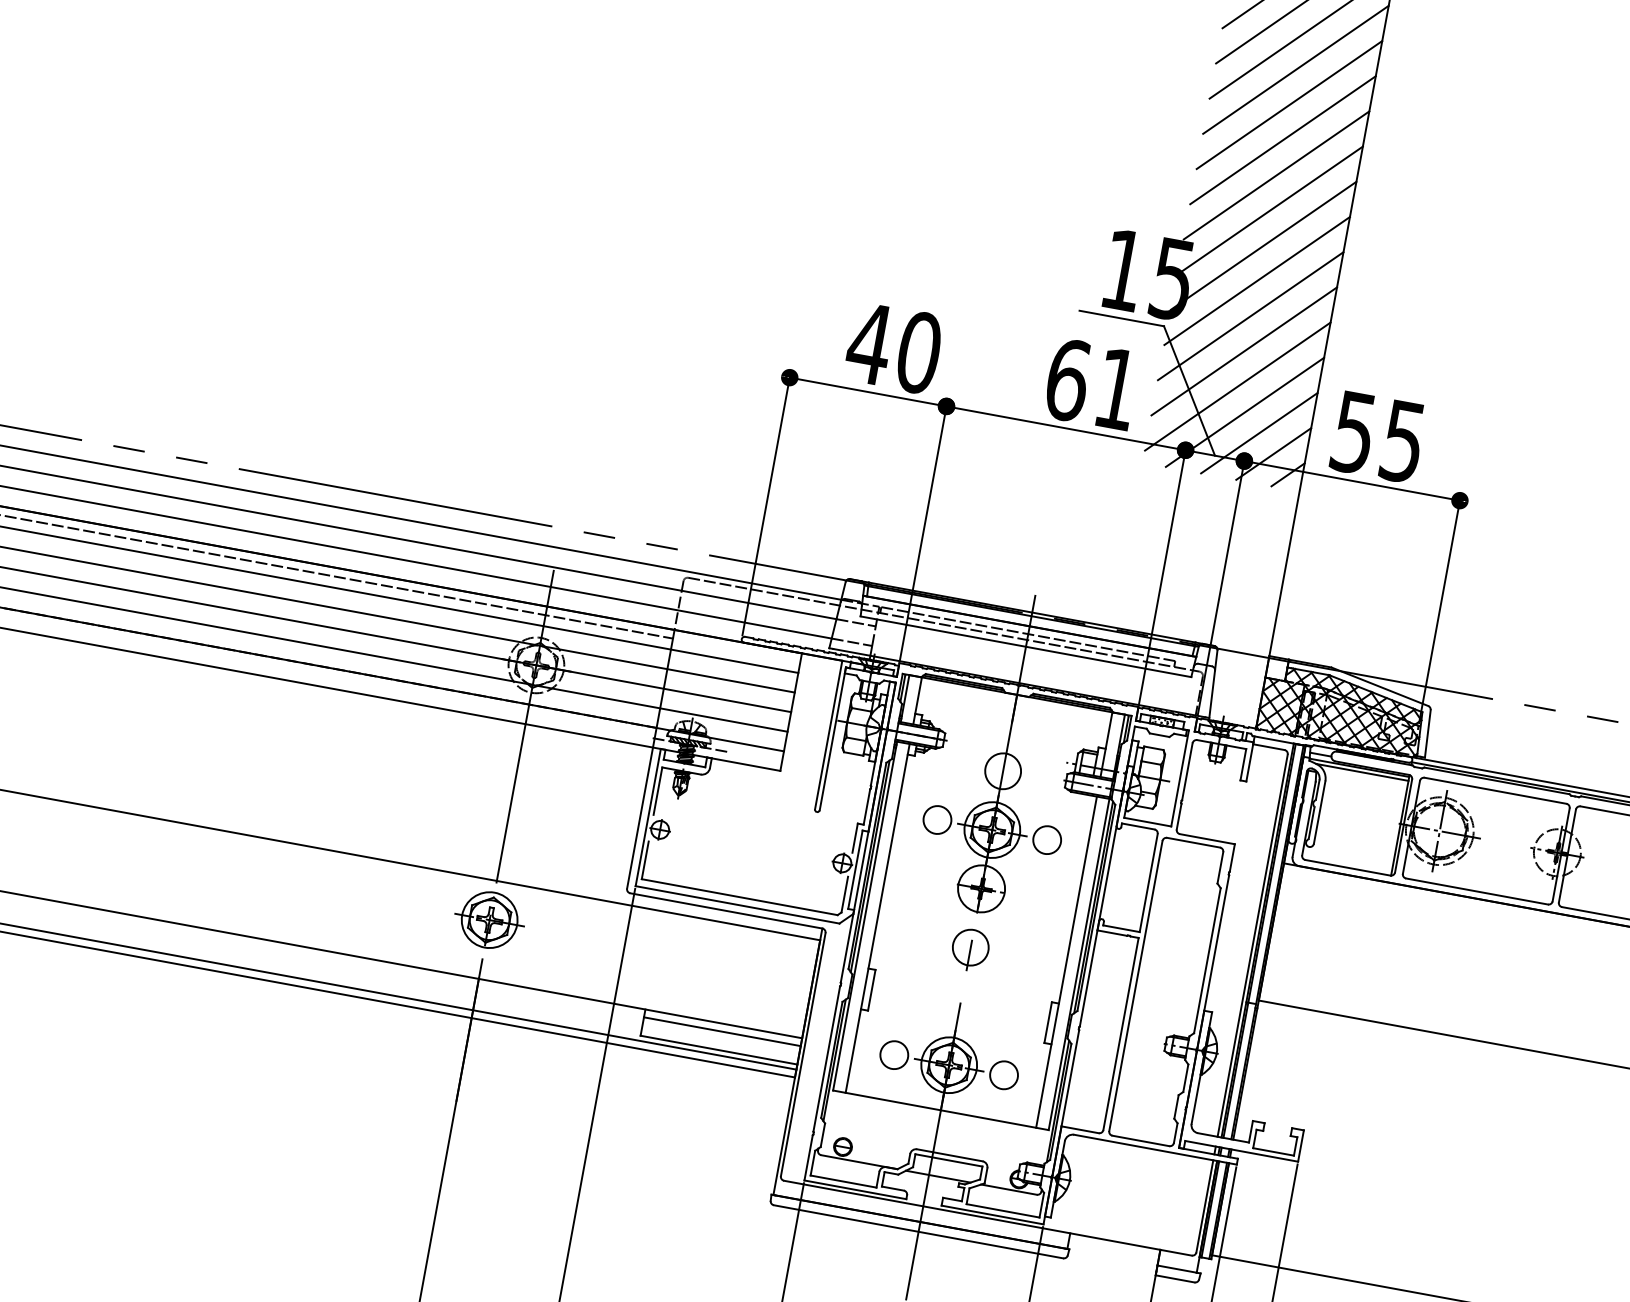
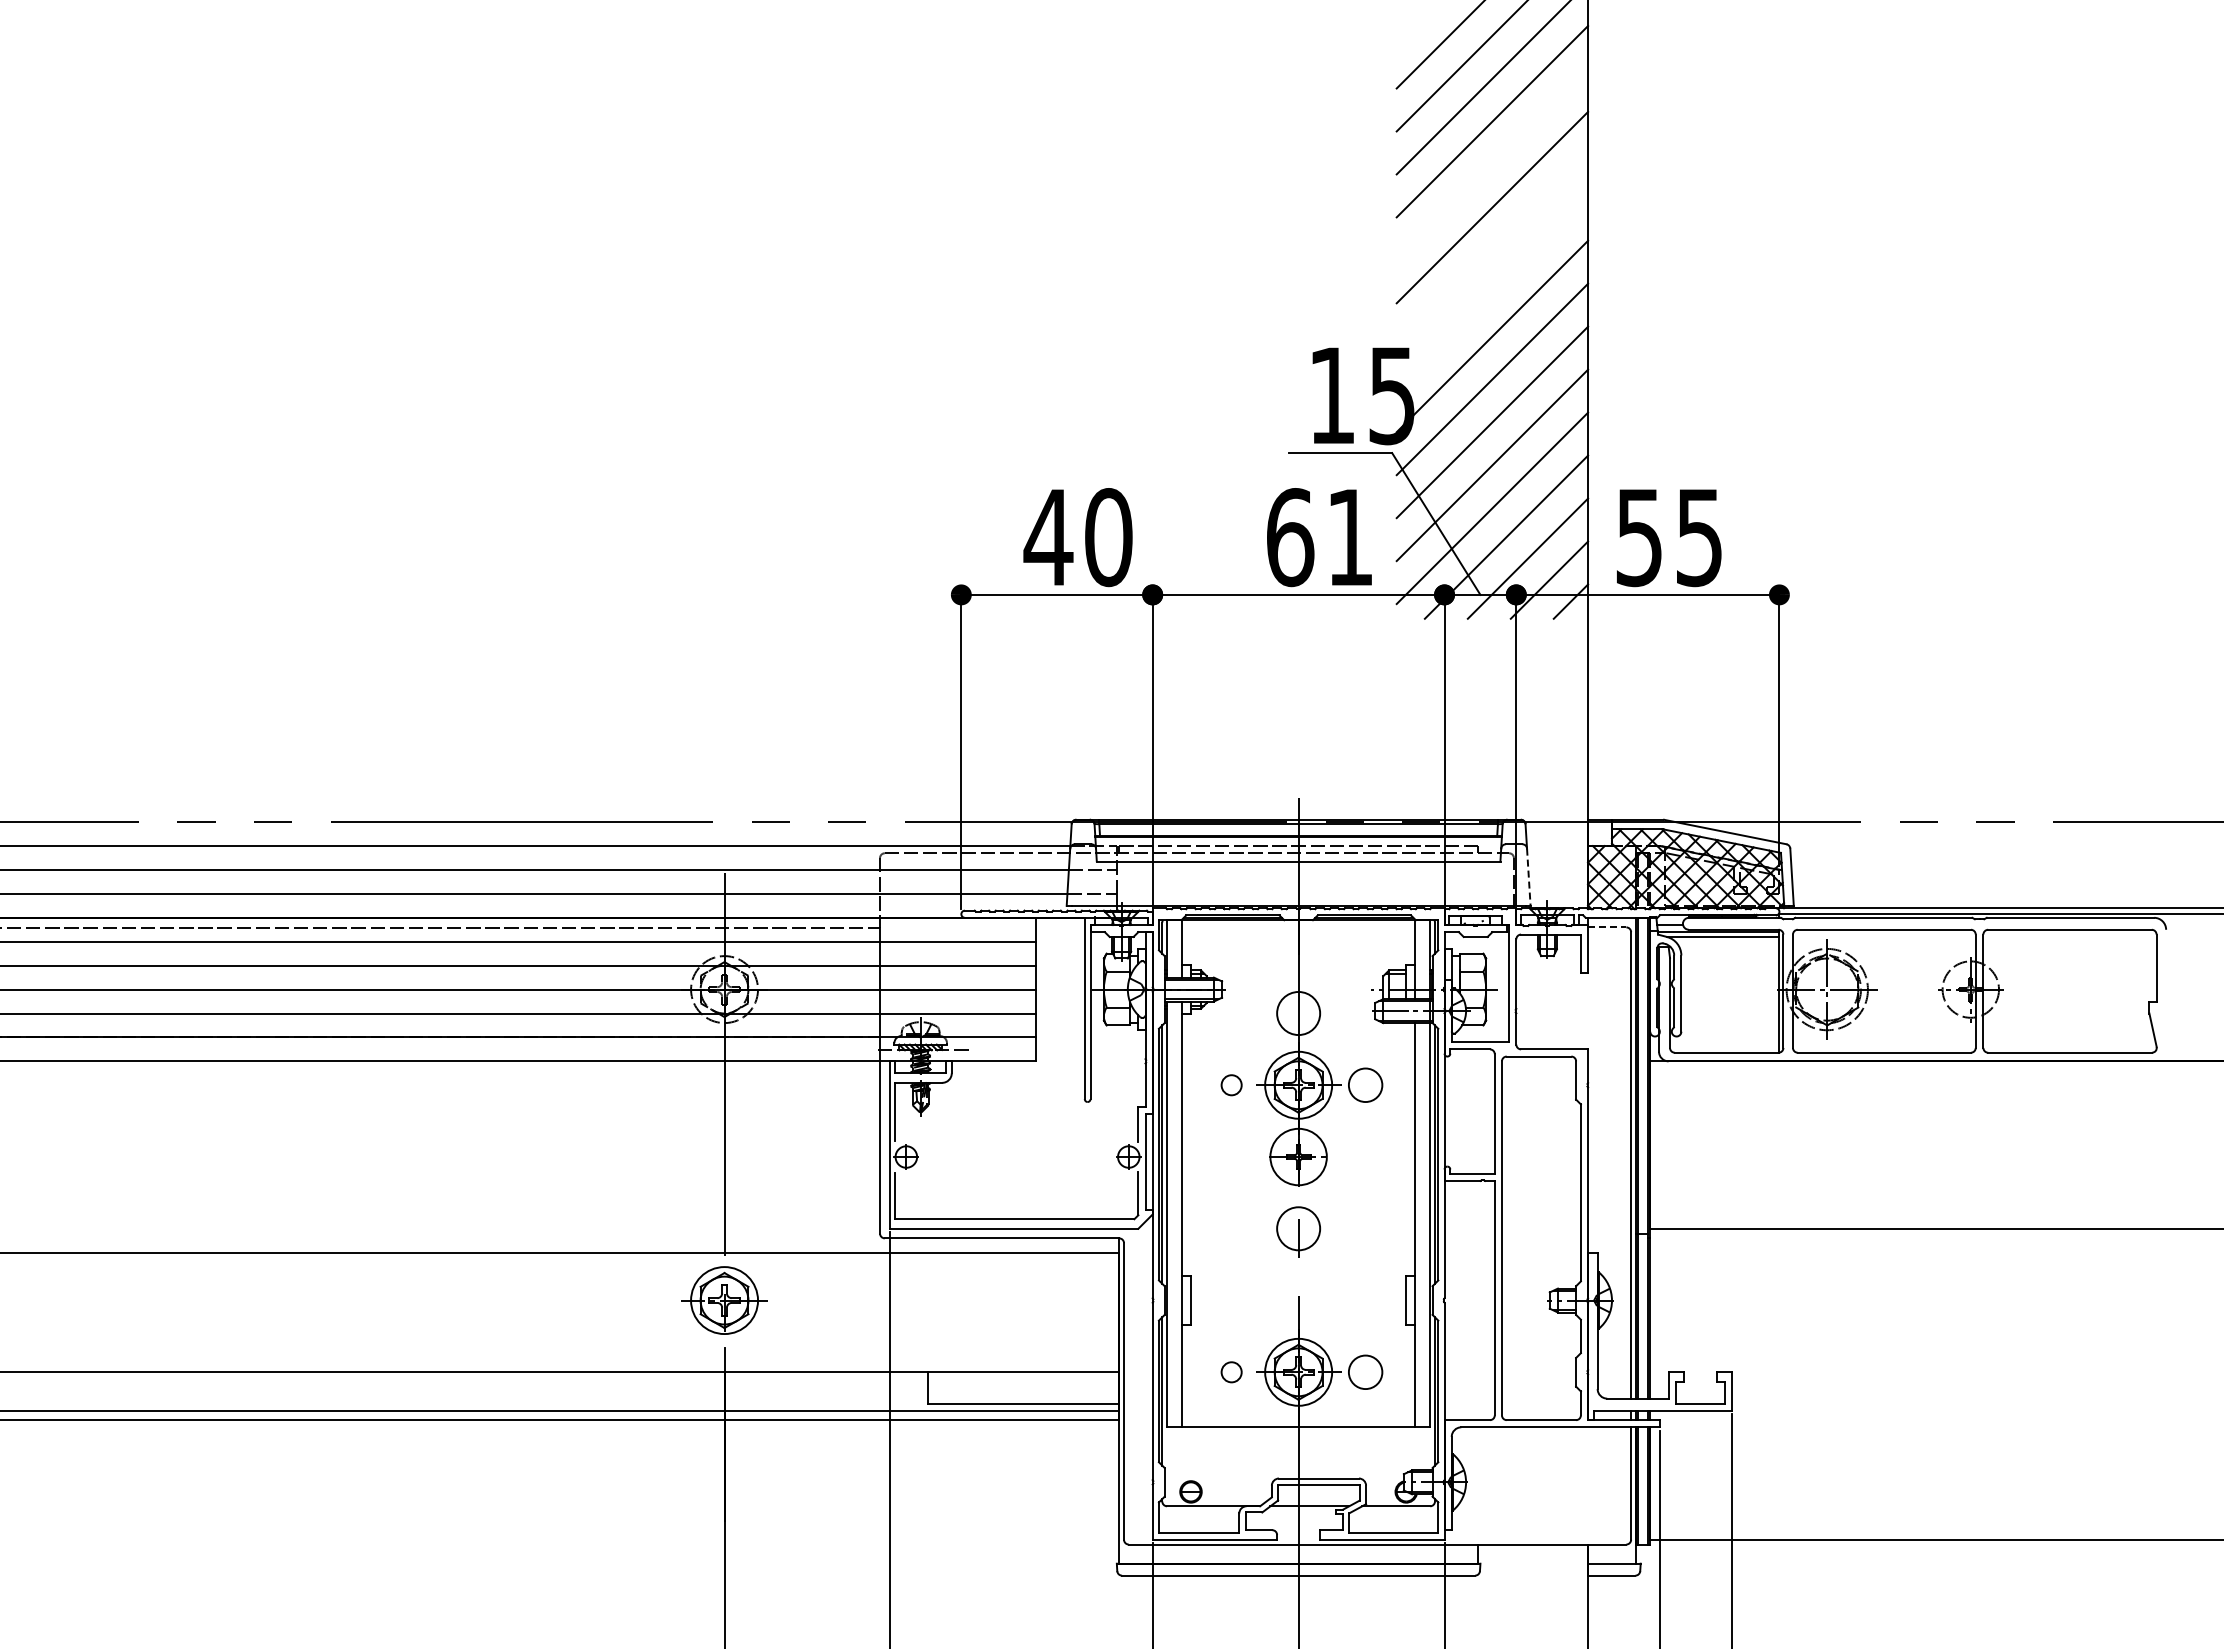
line: (1289, 104) -> (1492, 164), removed
line: (1276, 175) -> (1492, 250), removed
line: (1270, 210) -> (1492, 293), removed
line: (1211, 694) -> (1528, 877), solid -> dashed
line: (1269, 747) -> (1607, 927), solid -> dashed
circle: (937, 820) -> (1231, 1085), size x0.6
line: (722, 1031) -> (1023, 1381), removed
circle: (894, 1055) -> (1231, 1372), size x0.6

